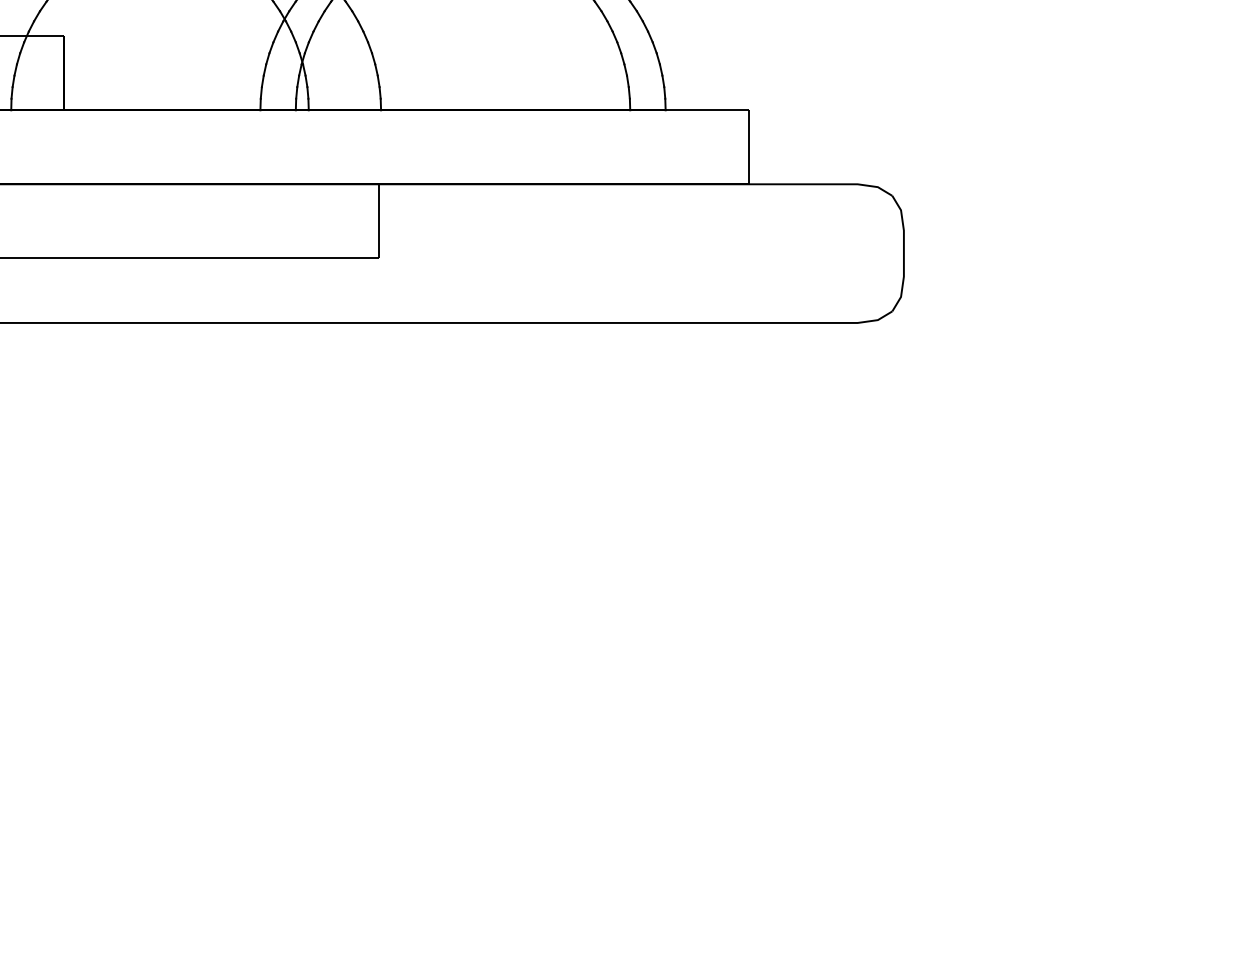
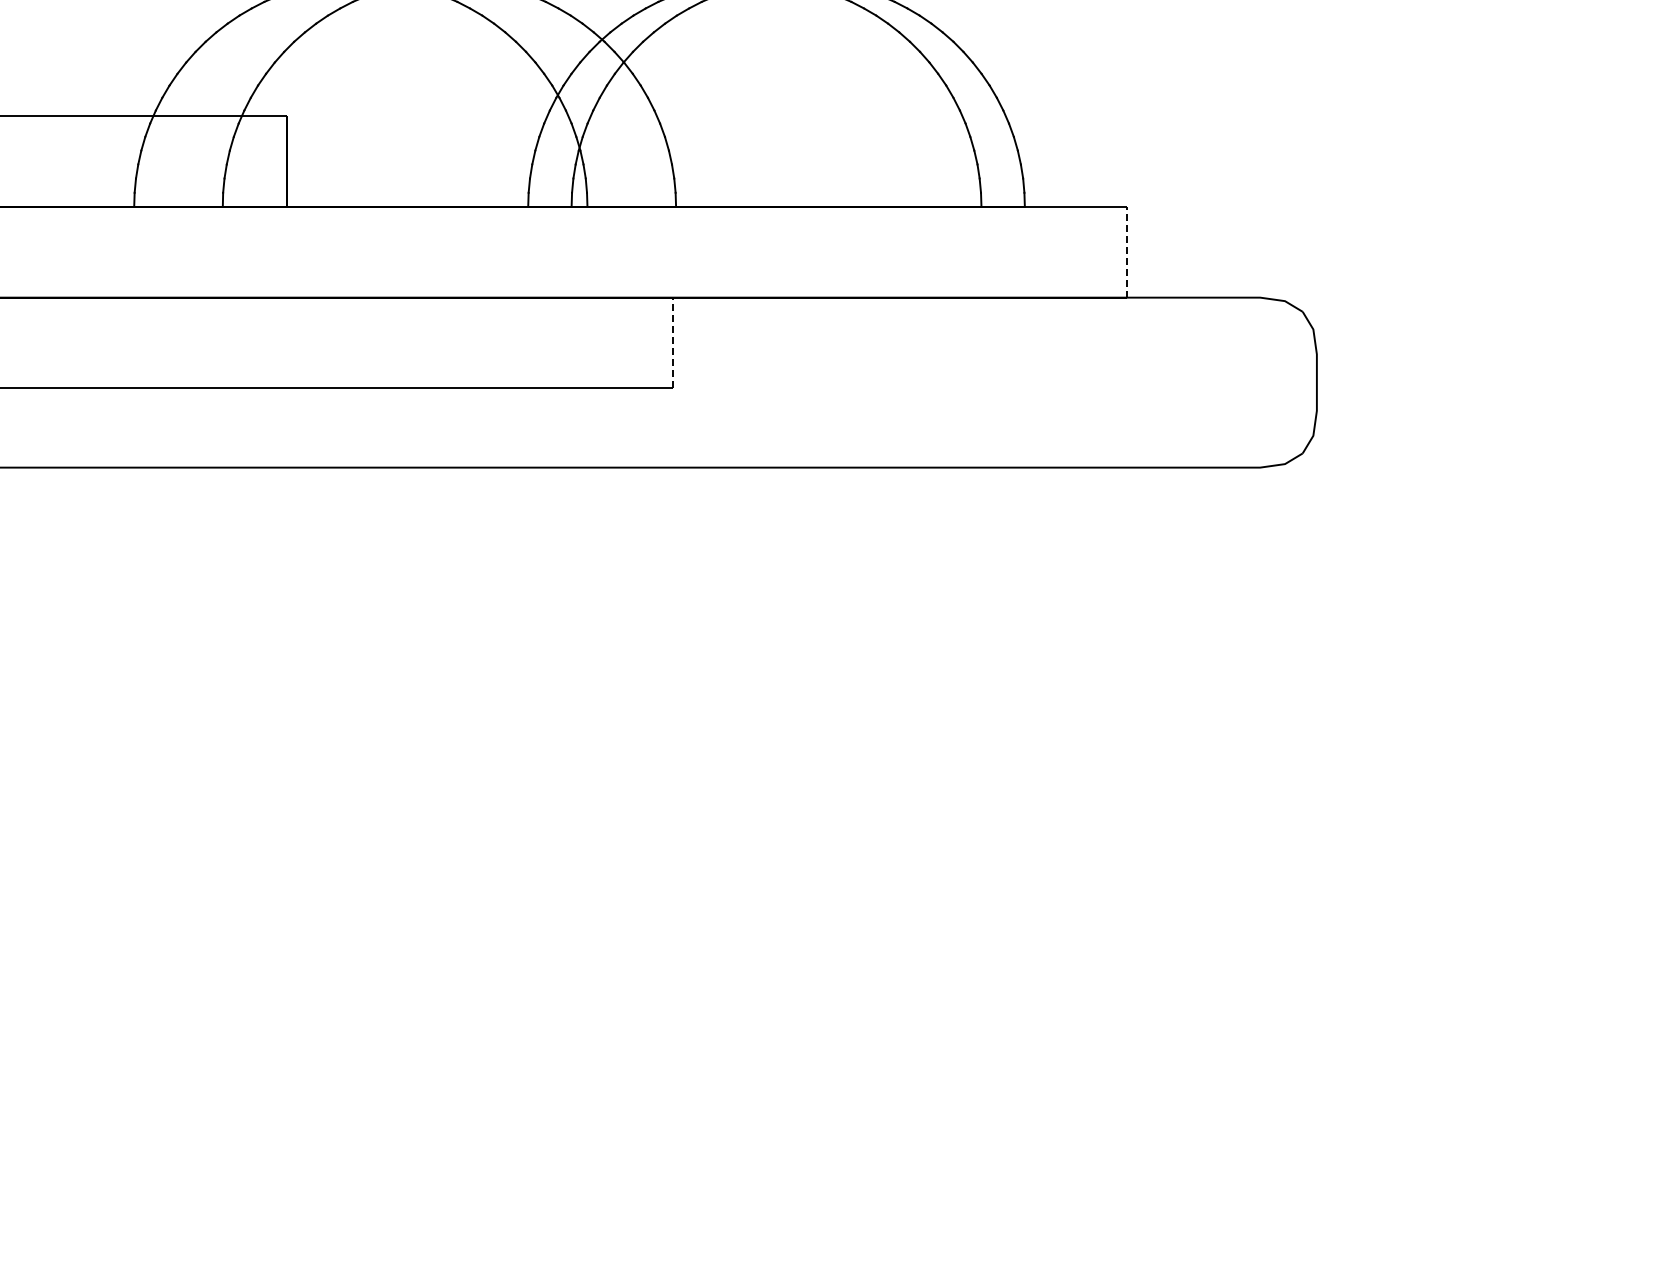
line: (749, 146) -> (1127, 251), solid -> dashed
line: (378, 220) -> (673, 342), solid -> dashed

